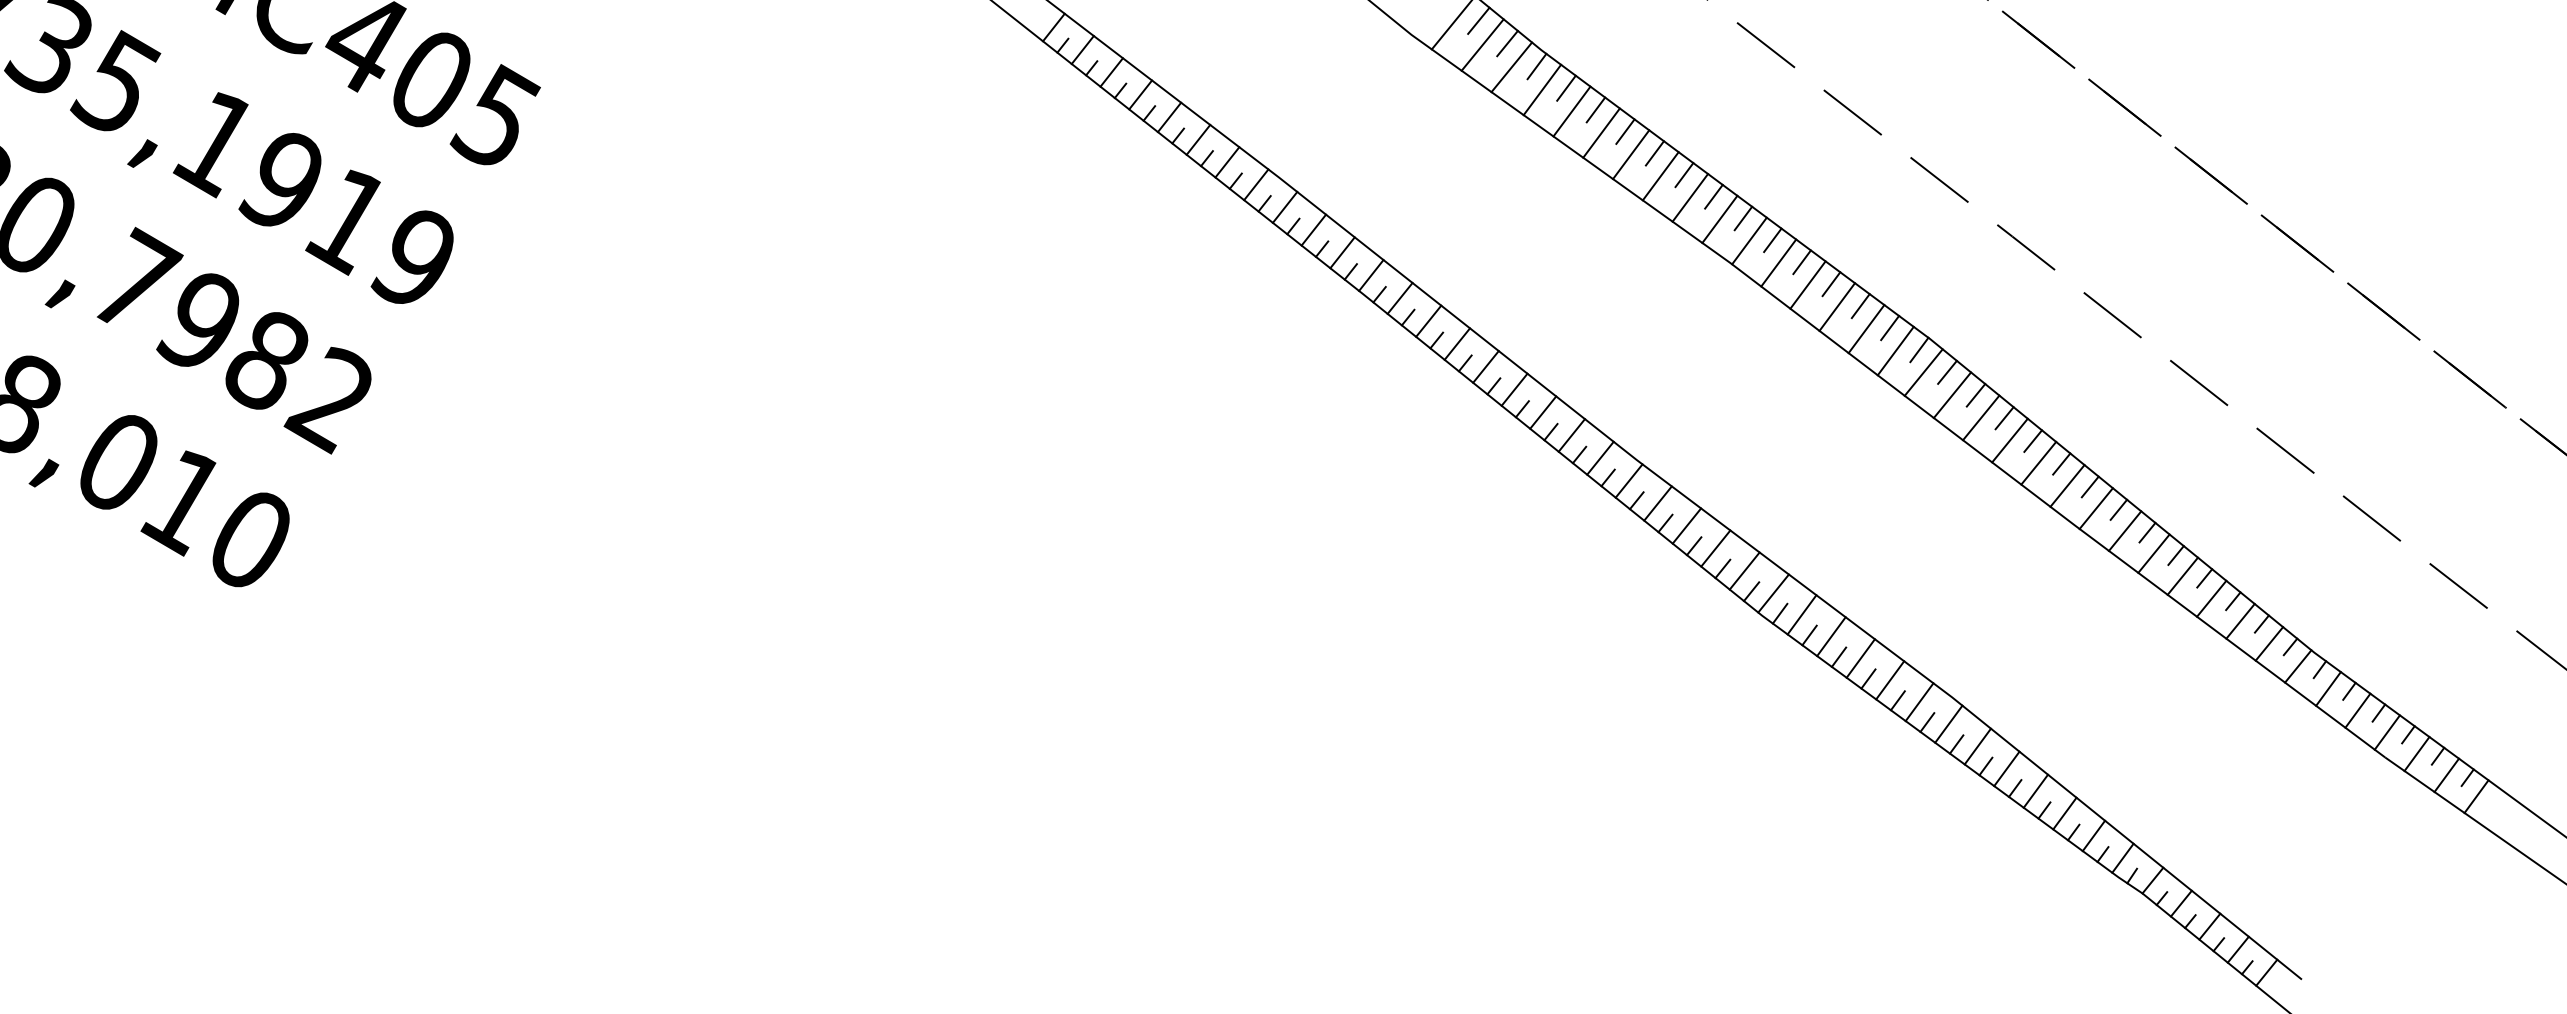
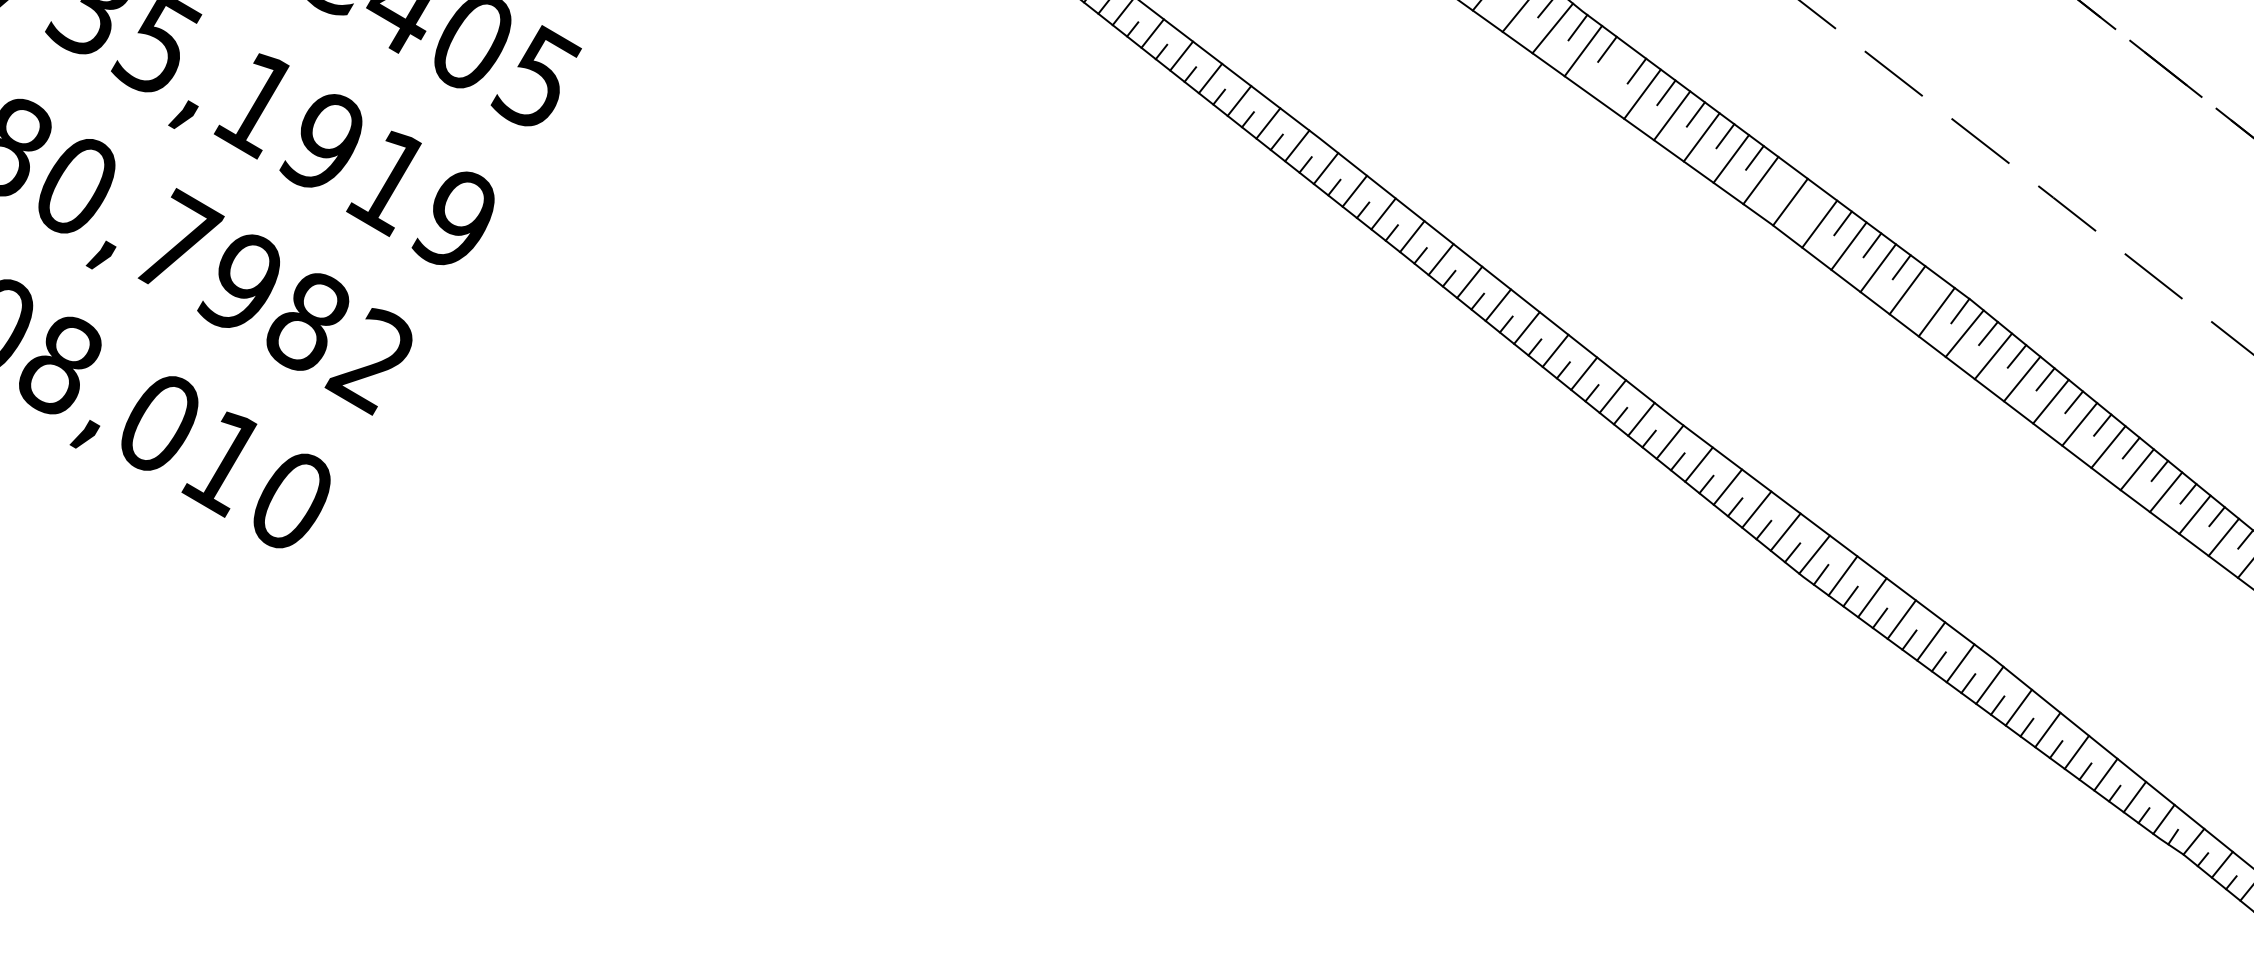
line: (1571, 111) -> (1612, 72), removed
line: (1743, 218) -> (1784, 179), removed
line: (1772, 240) -> (1813, 201), removed
line: (1890, 327) -> (1931, 288), removed

